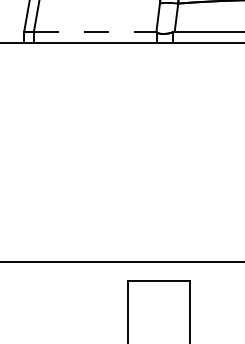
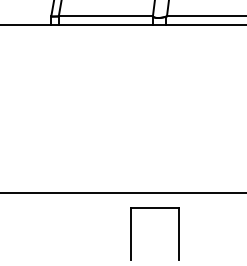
line: (96, 31) -> (106, 16), dashed -> solid

